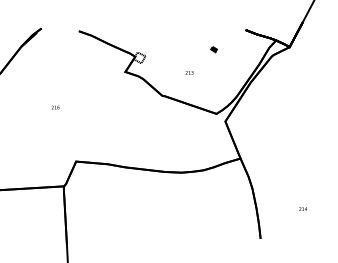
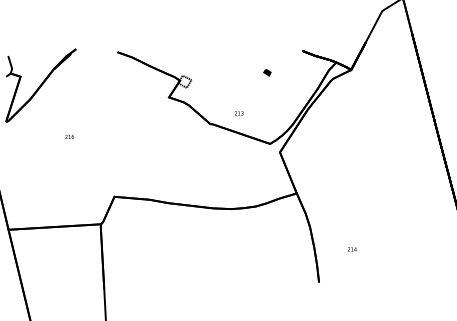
text: (189, 72) -> (239, 113), moved
text: (55, 107) -> (69, 136), moved
text: (303, 209) -> (352, 249), moved

